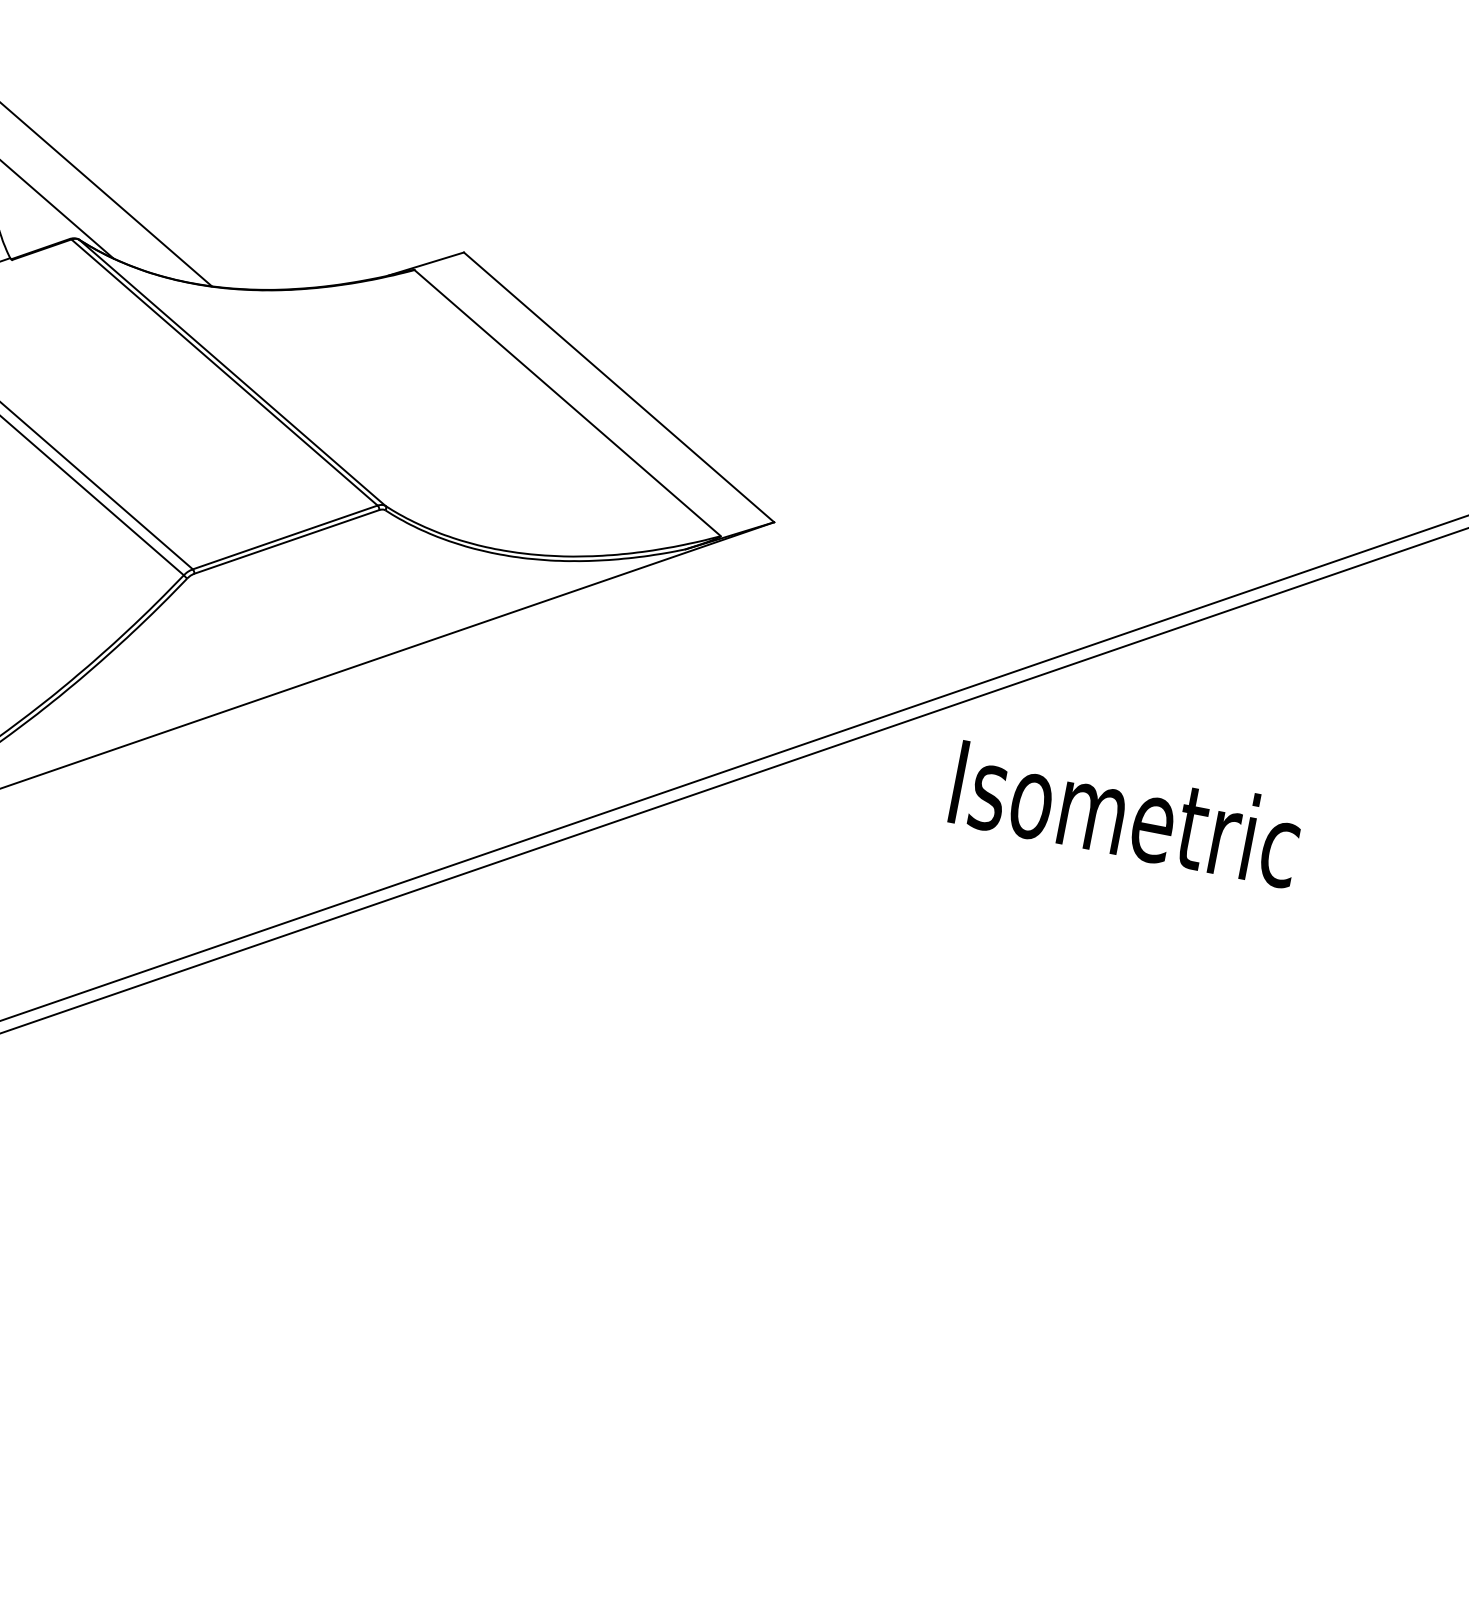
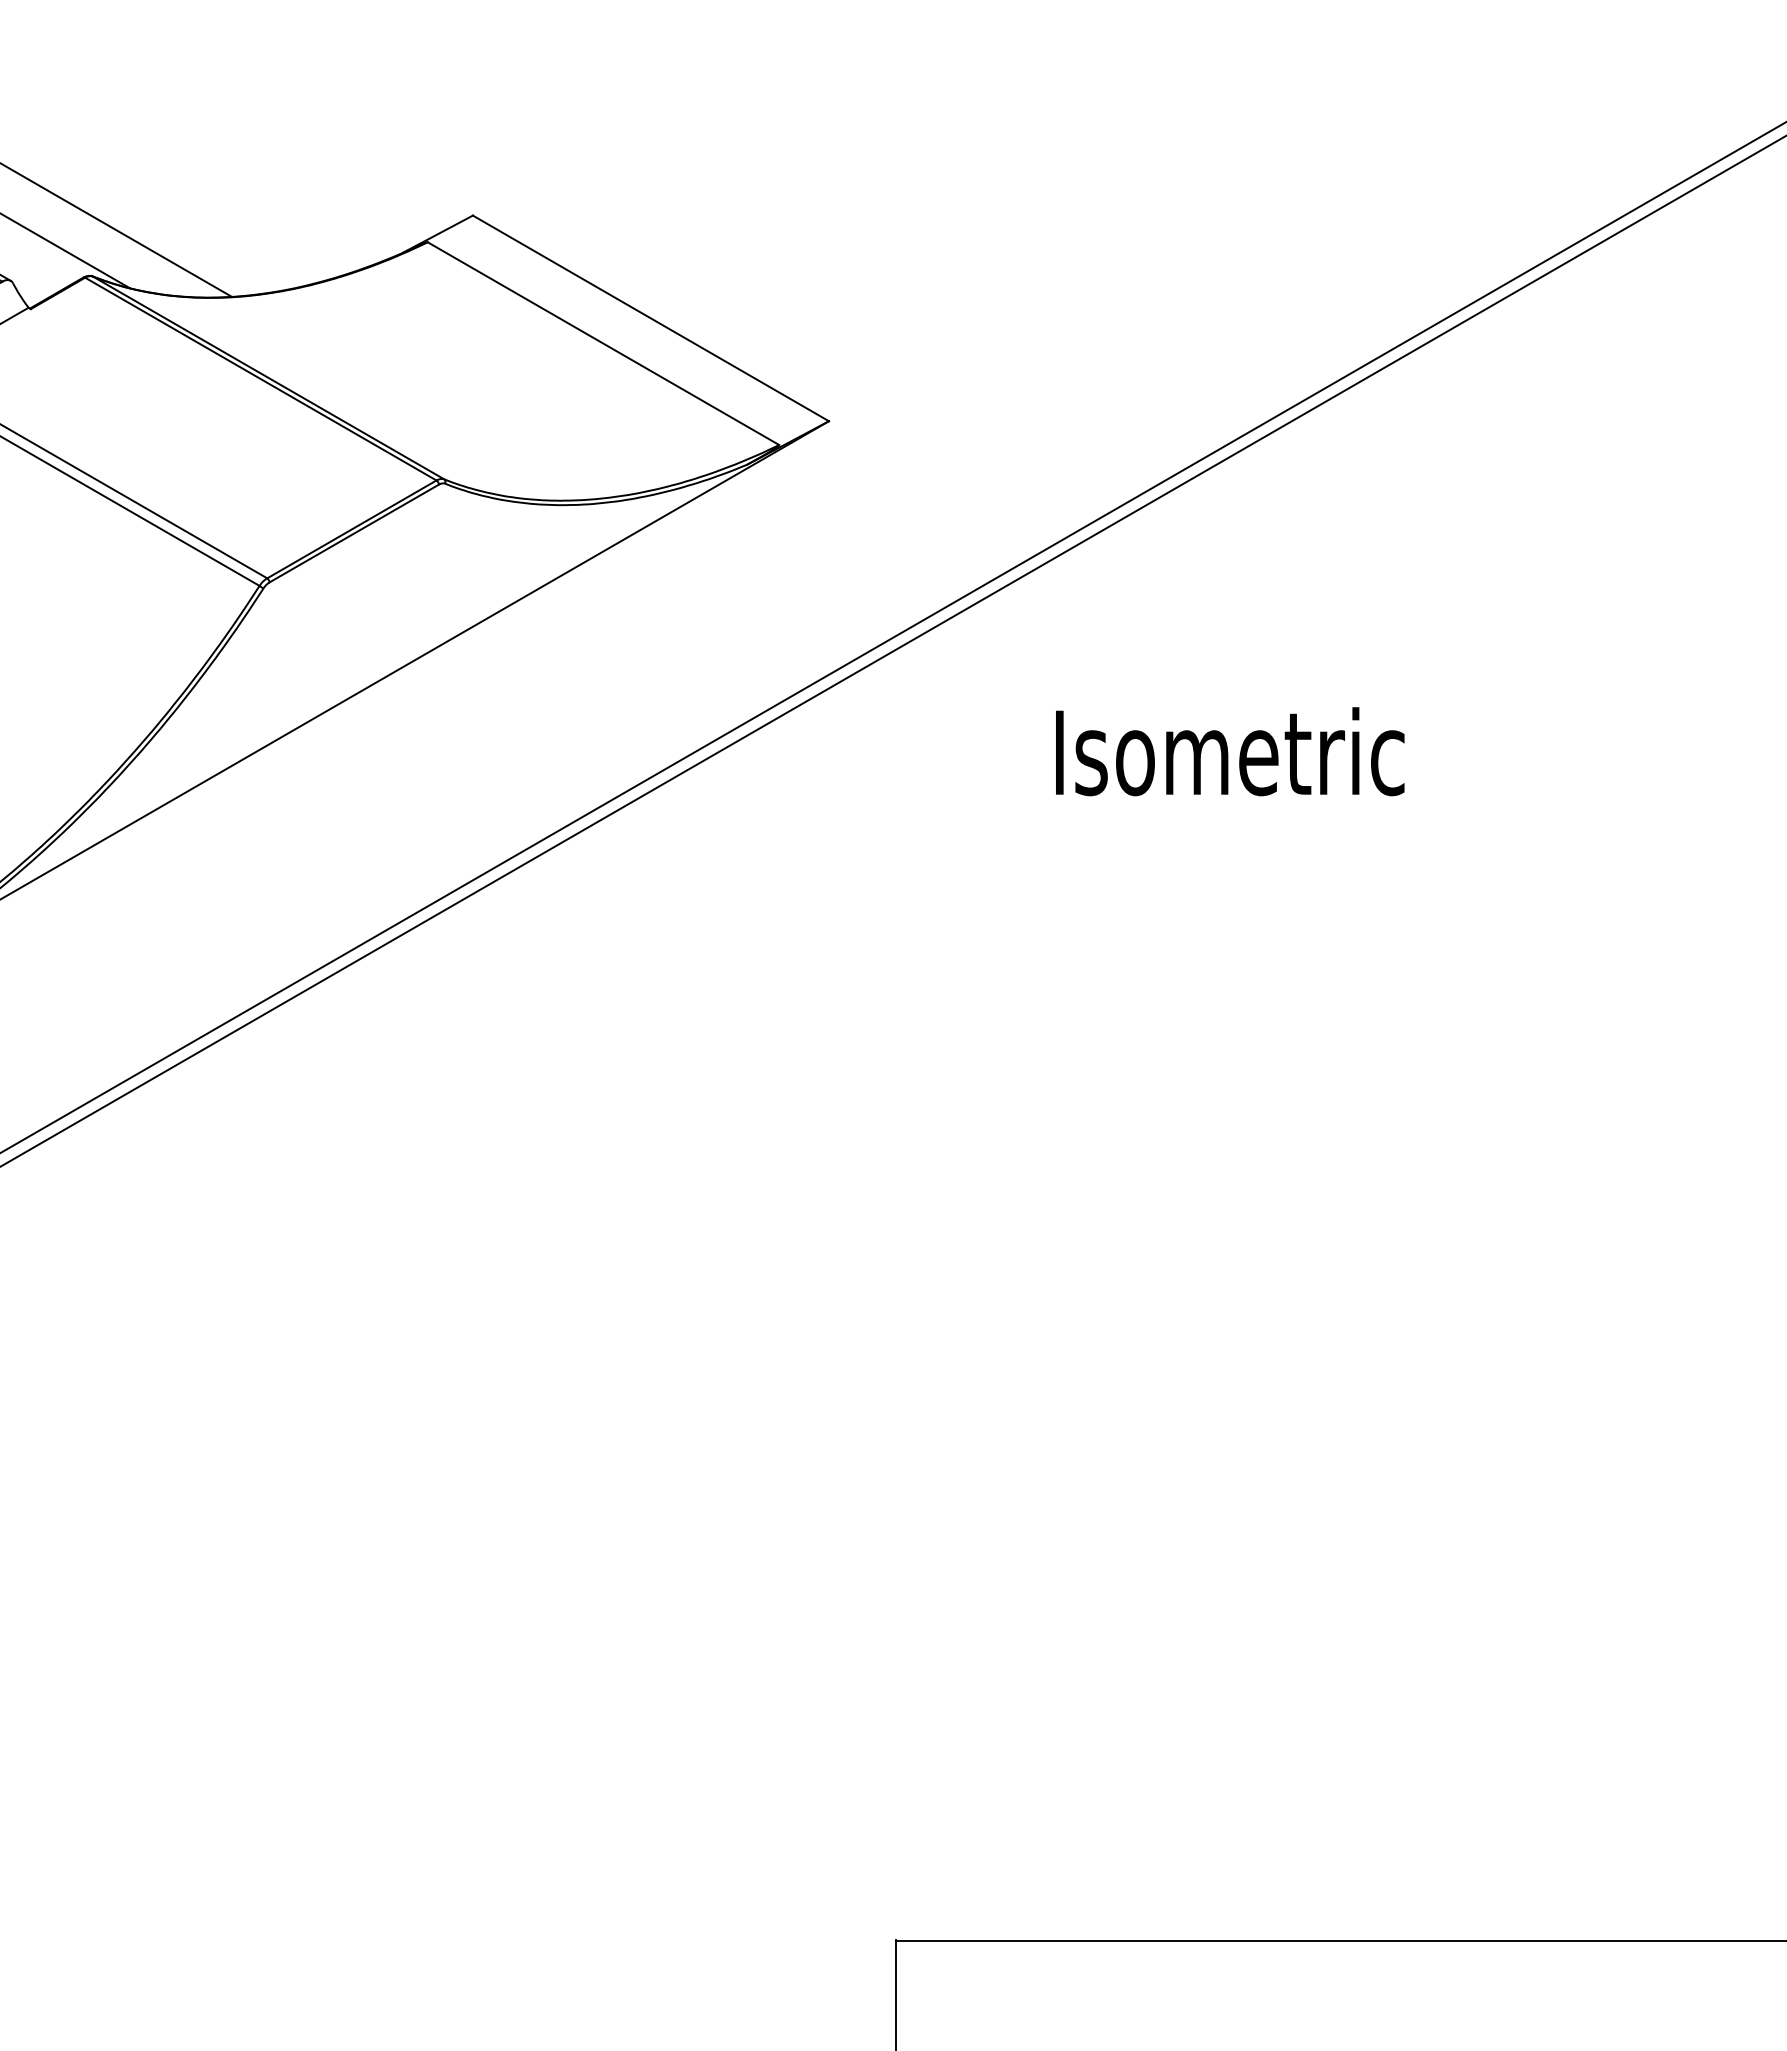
text: (1126, 813) -> (1230, 751), moved

